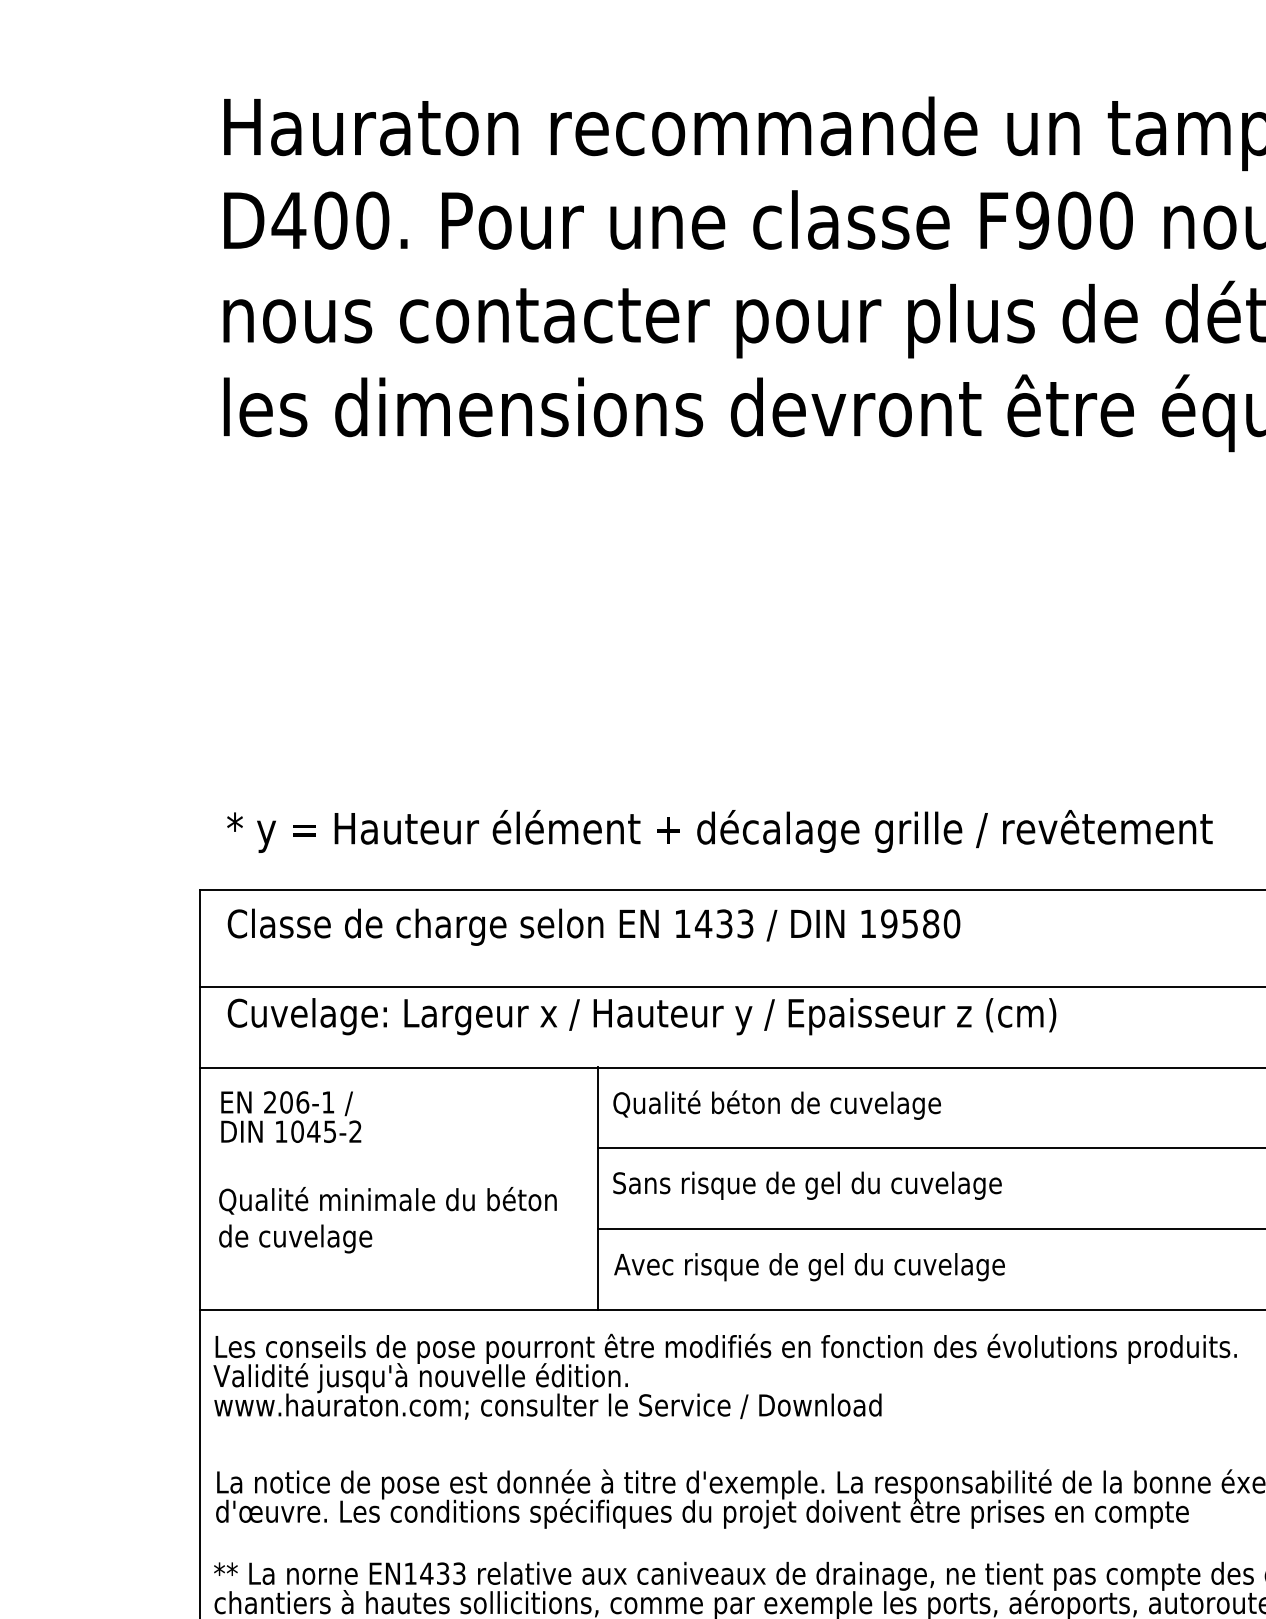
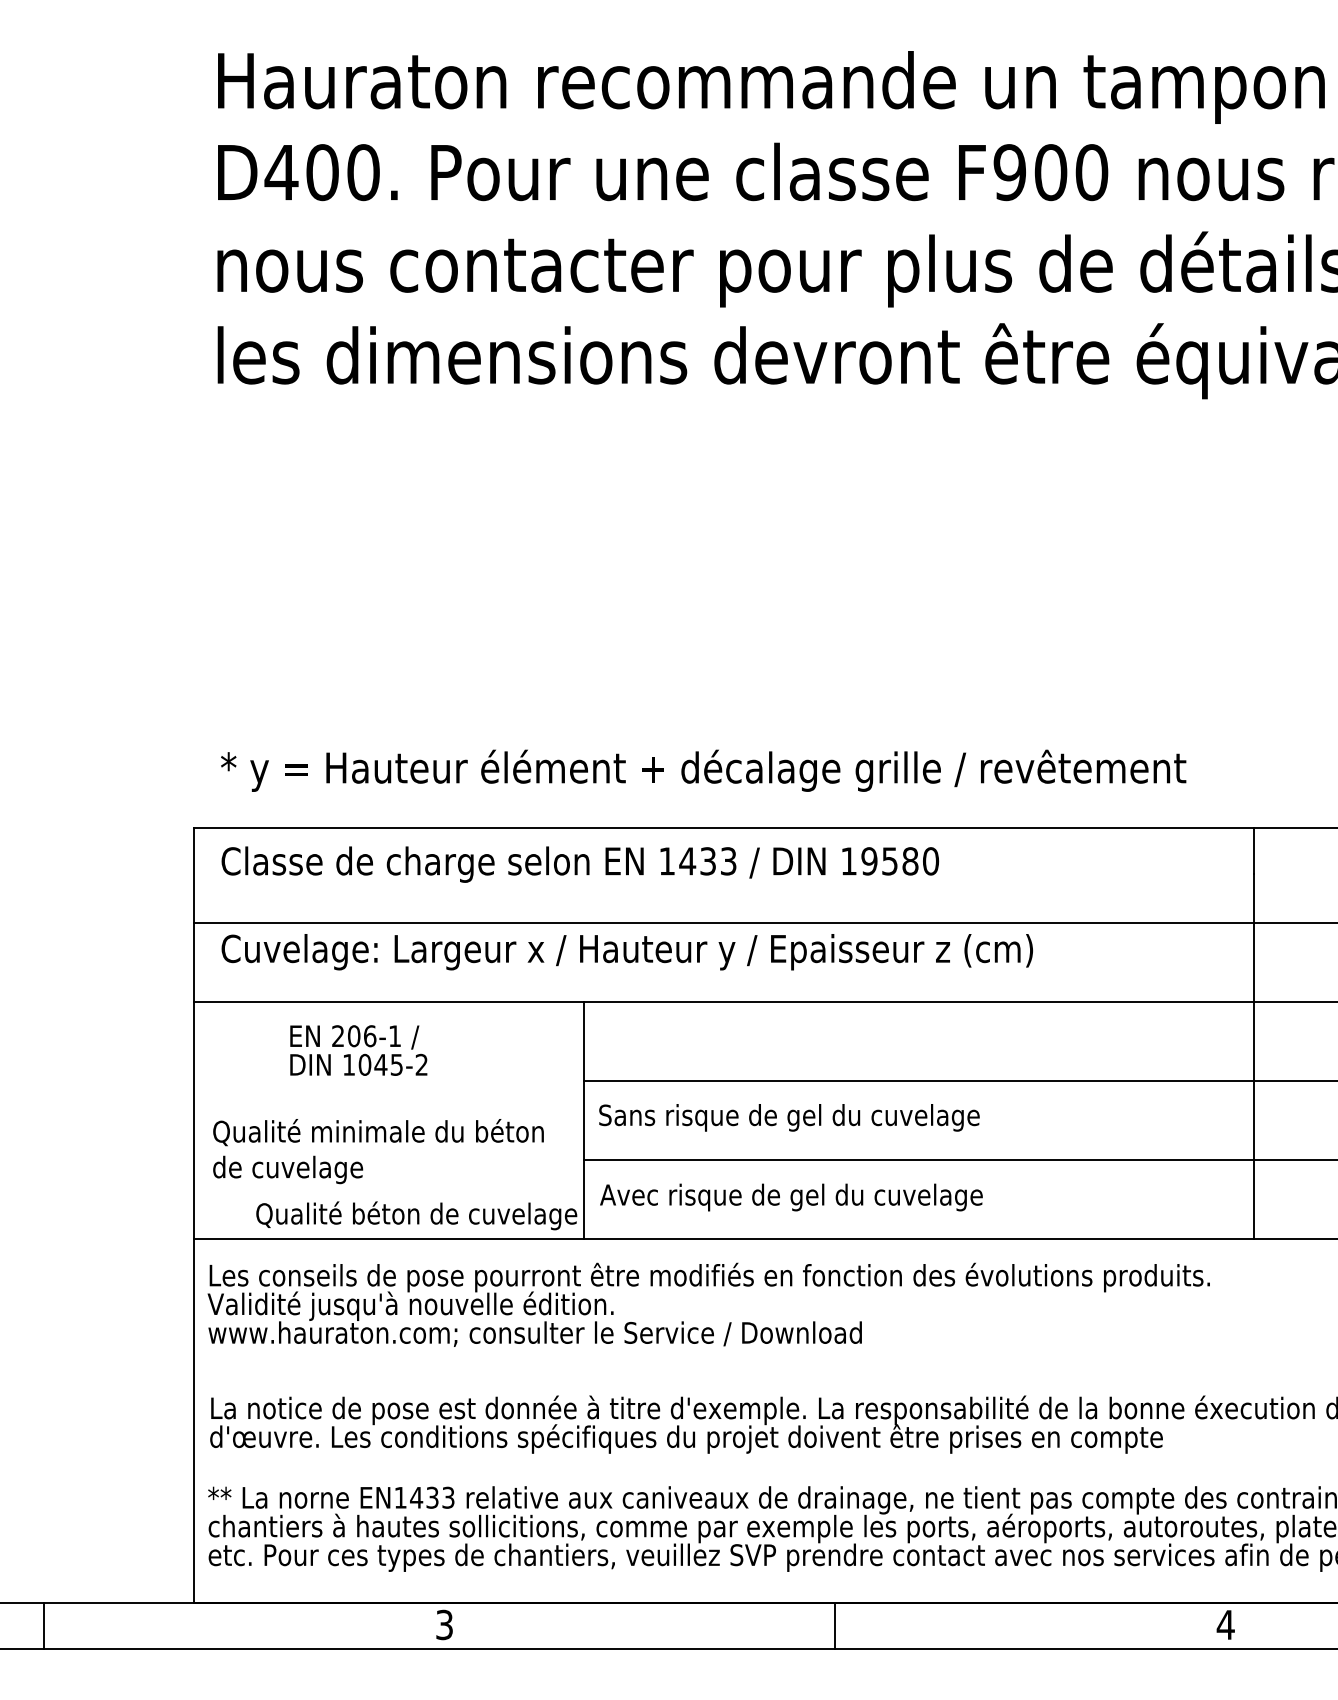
text: (776, 1104) -> (416, 1215), moved
text: (290, 1117) -> (358, 1050), moved

